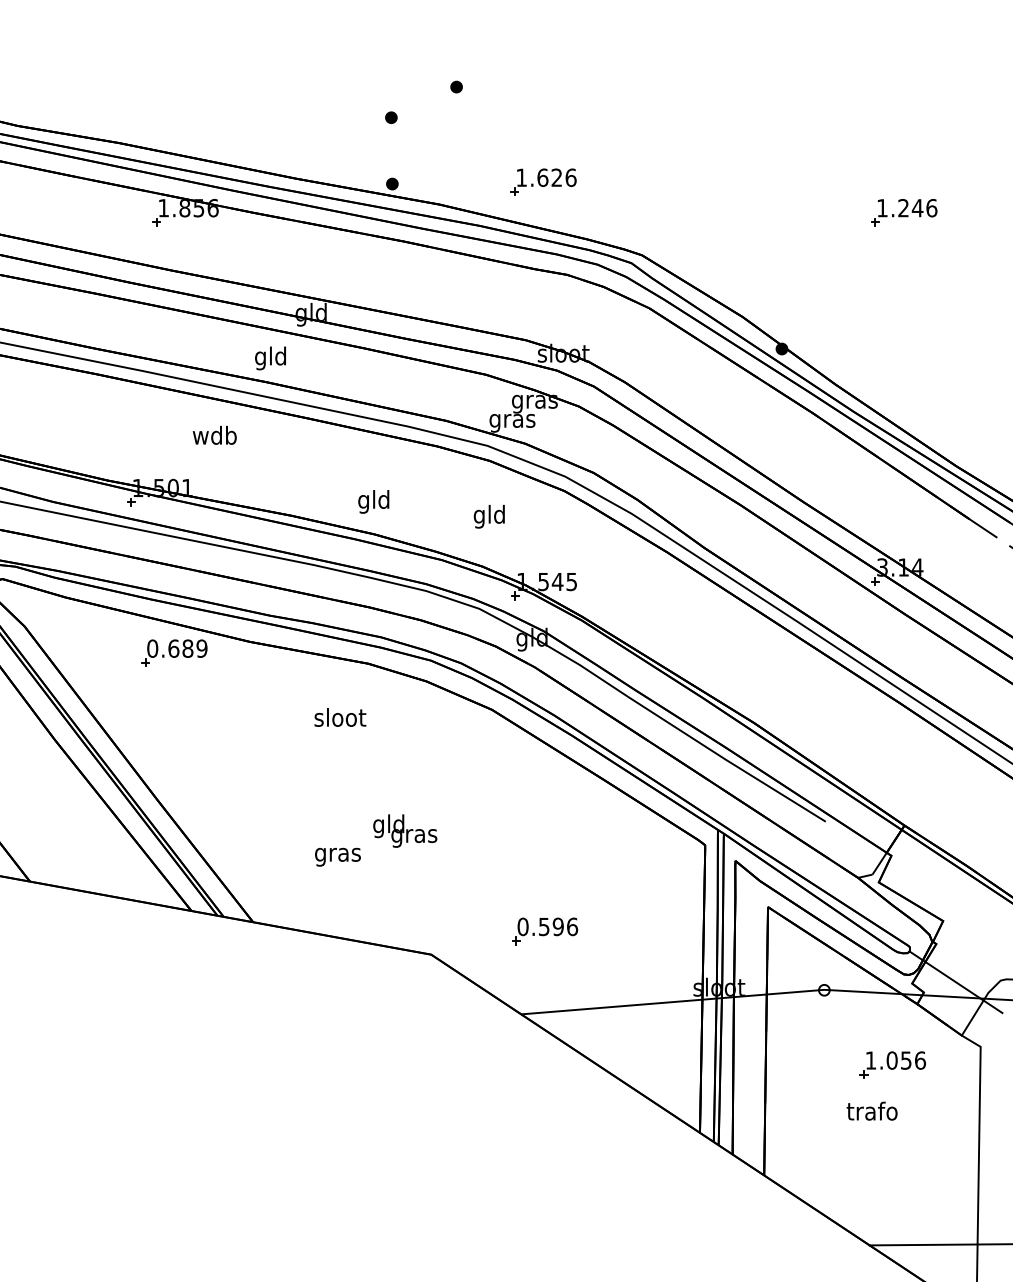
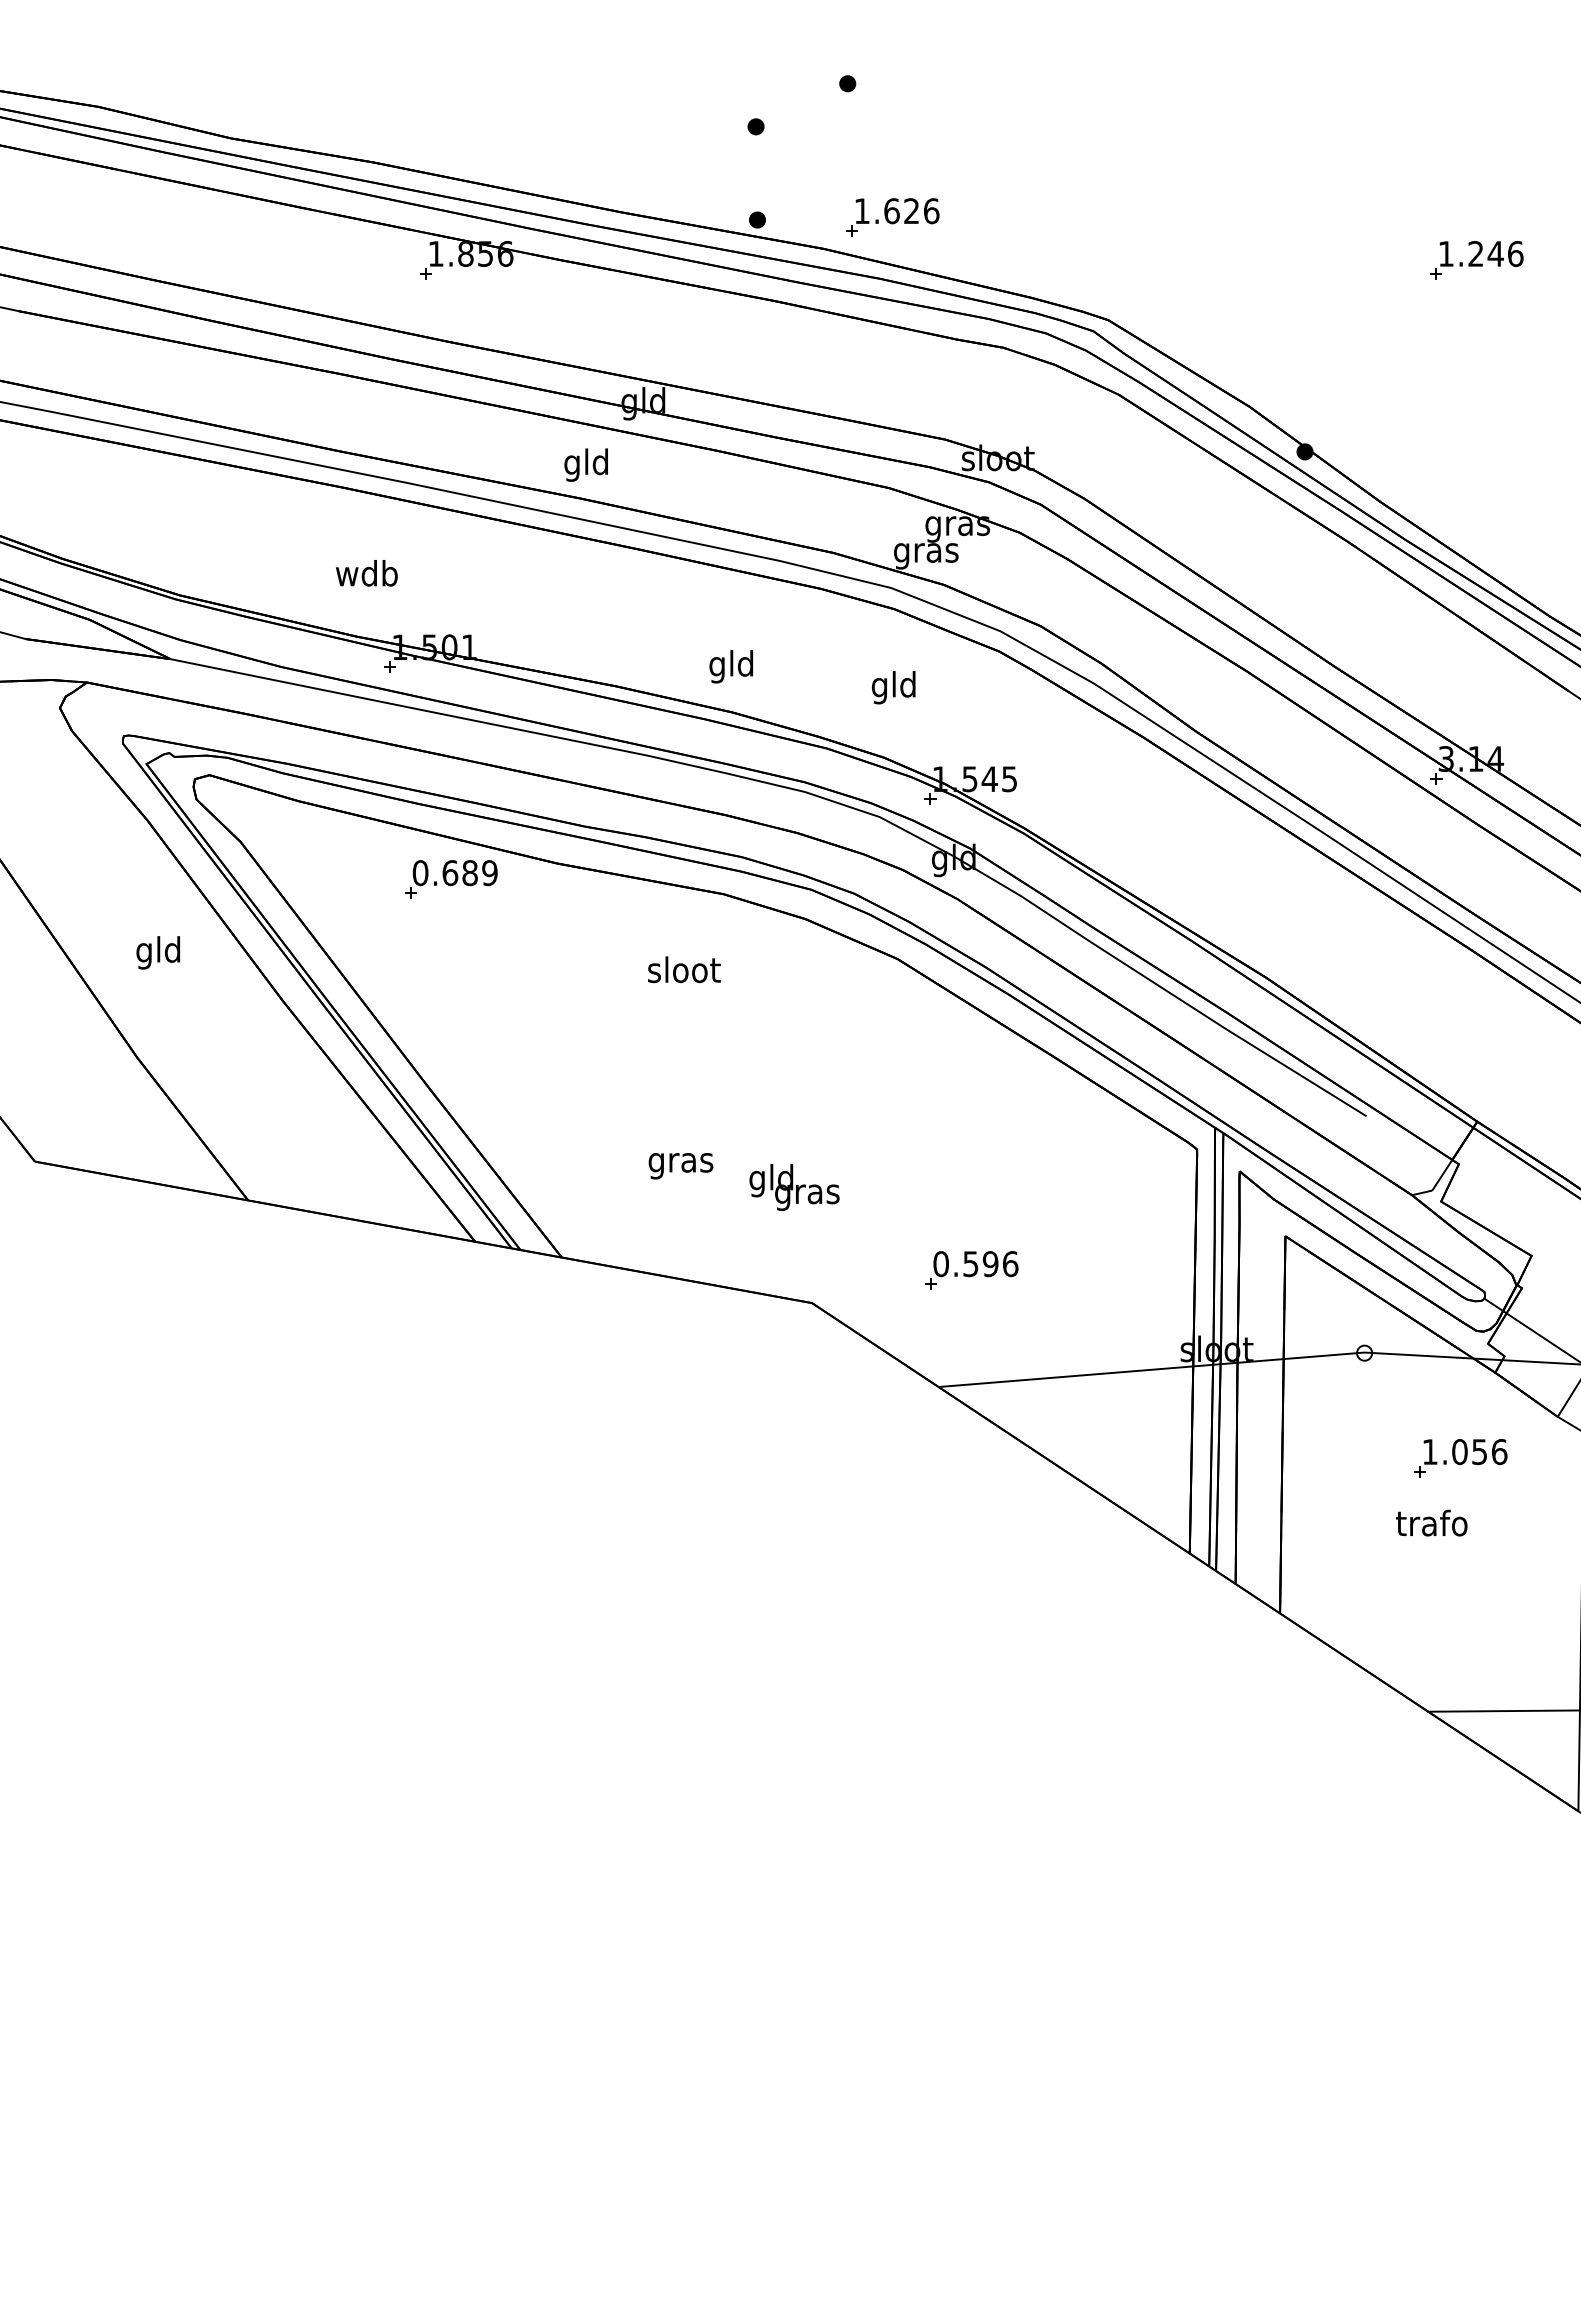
part: (543, 182) -> (892, 217), moved
text: (214, 435) -> (366, 573), moved
text: (405, 831) -> (794, 1187), moved

